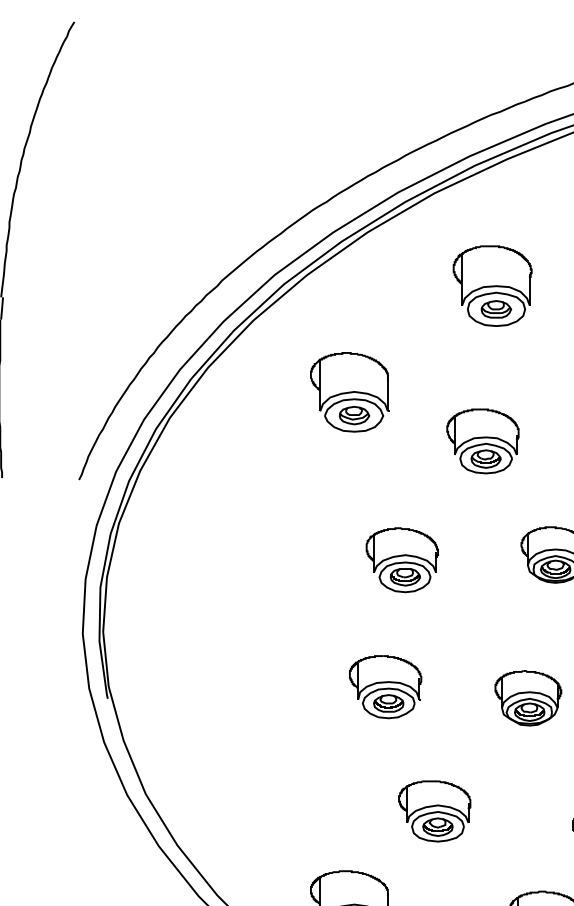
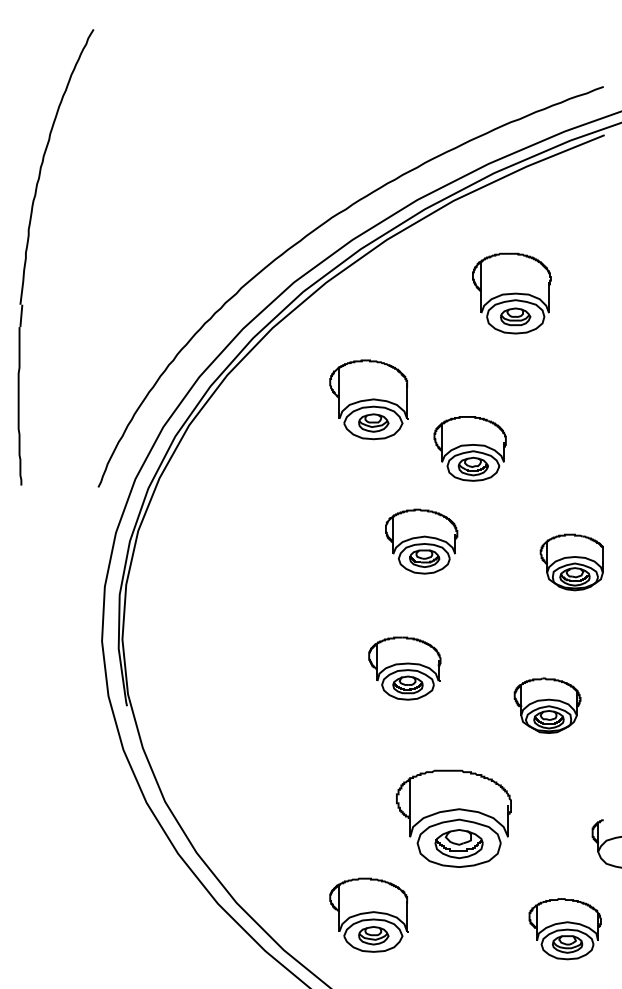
part: (482, 441) -> (469, 448), moved
part: (402, 560) -> (421, 541), moved
part: (385, 687) -> (404, 668), moved
part: (434, 811) -> (453, 818), size x1.6

